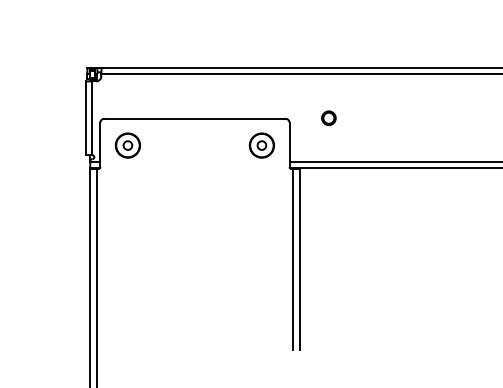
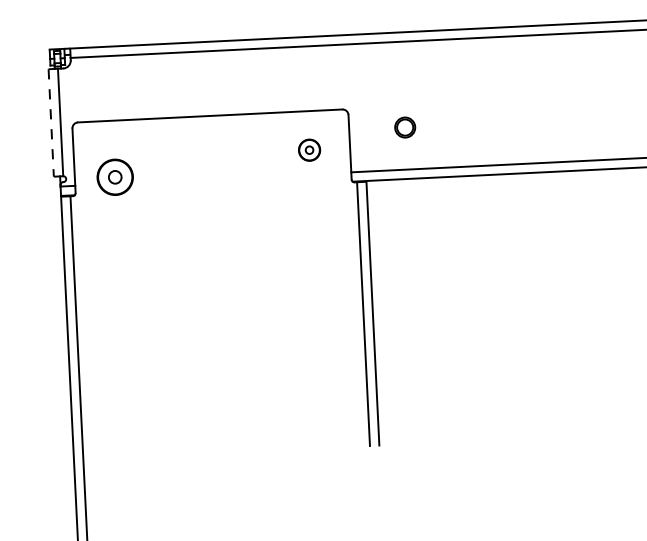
circle: (328, 117) -> (404, 126), moved
line: (85, 118) -> (50, 123), solid -> dashed
part: (127, 145) -> (114, 177), moved
part: (261, 145) -> (309, 150), size x0.6

